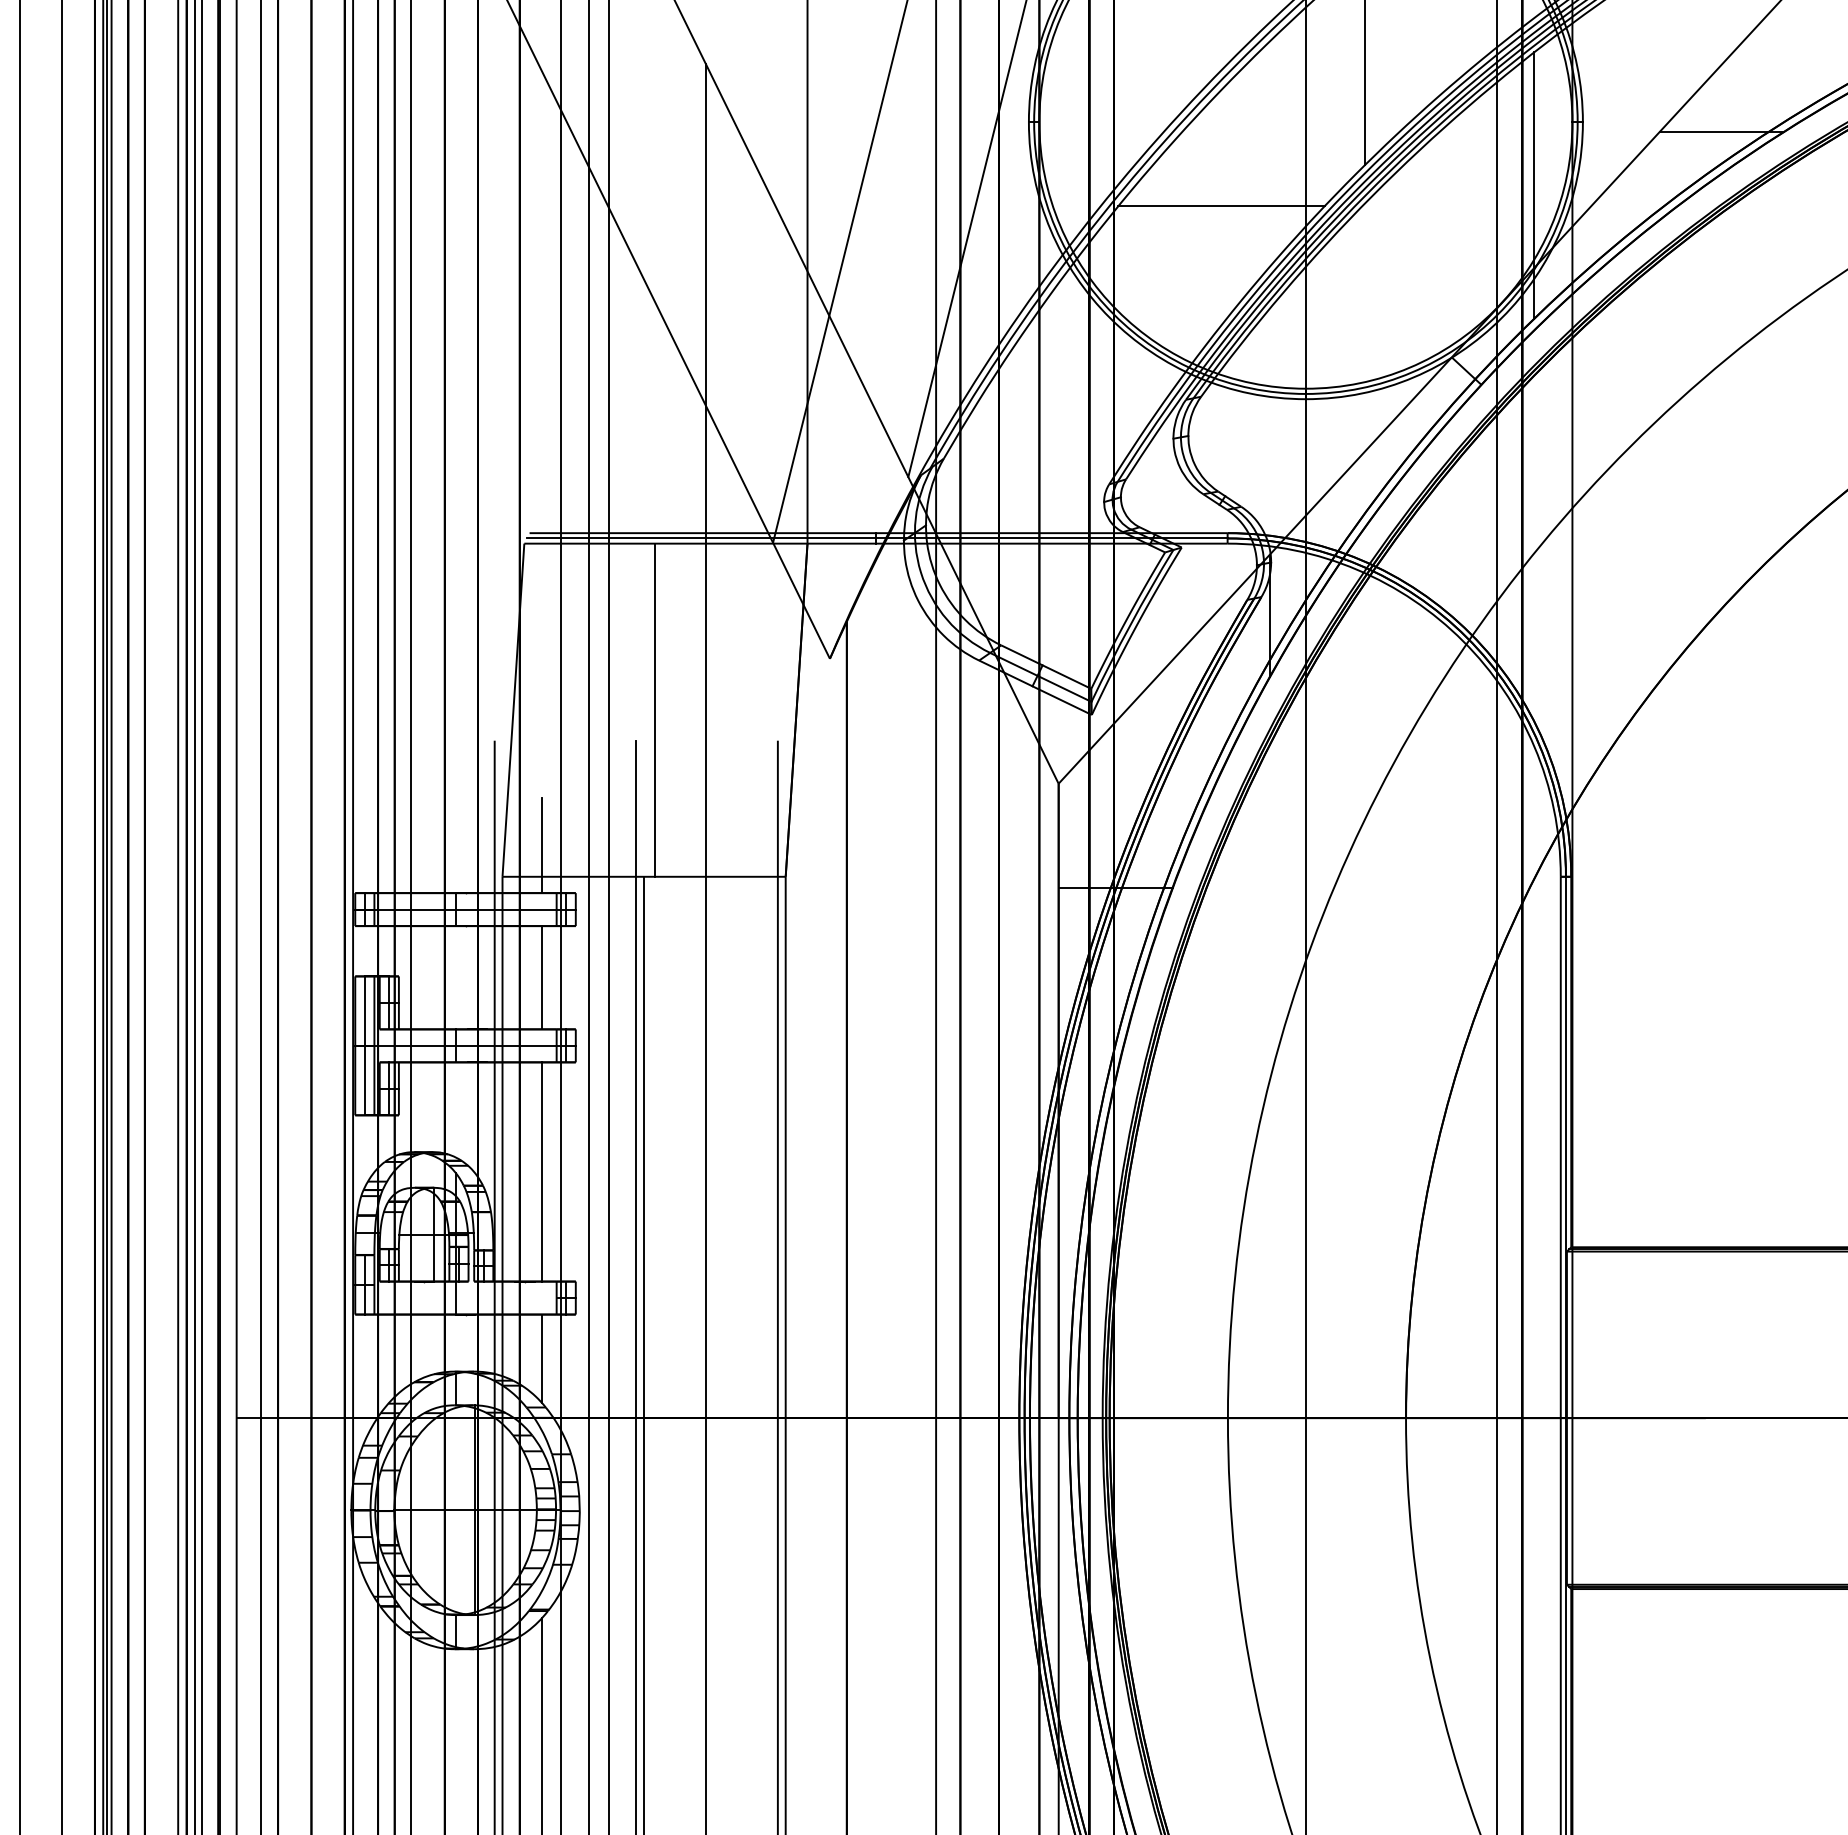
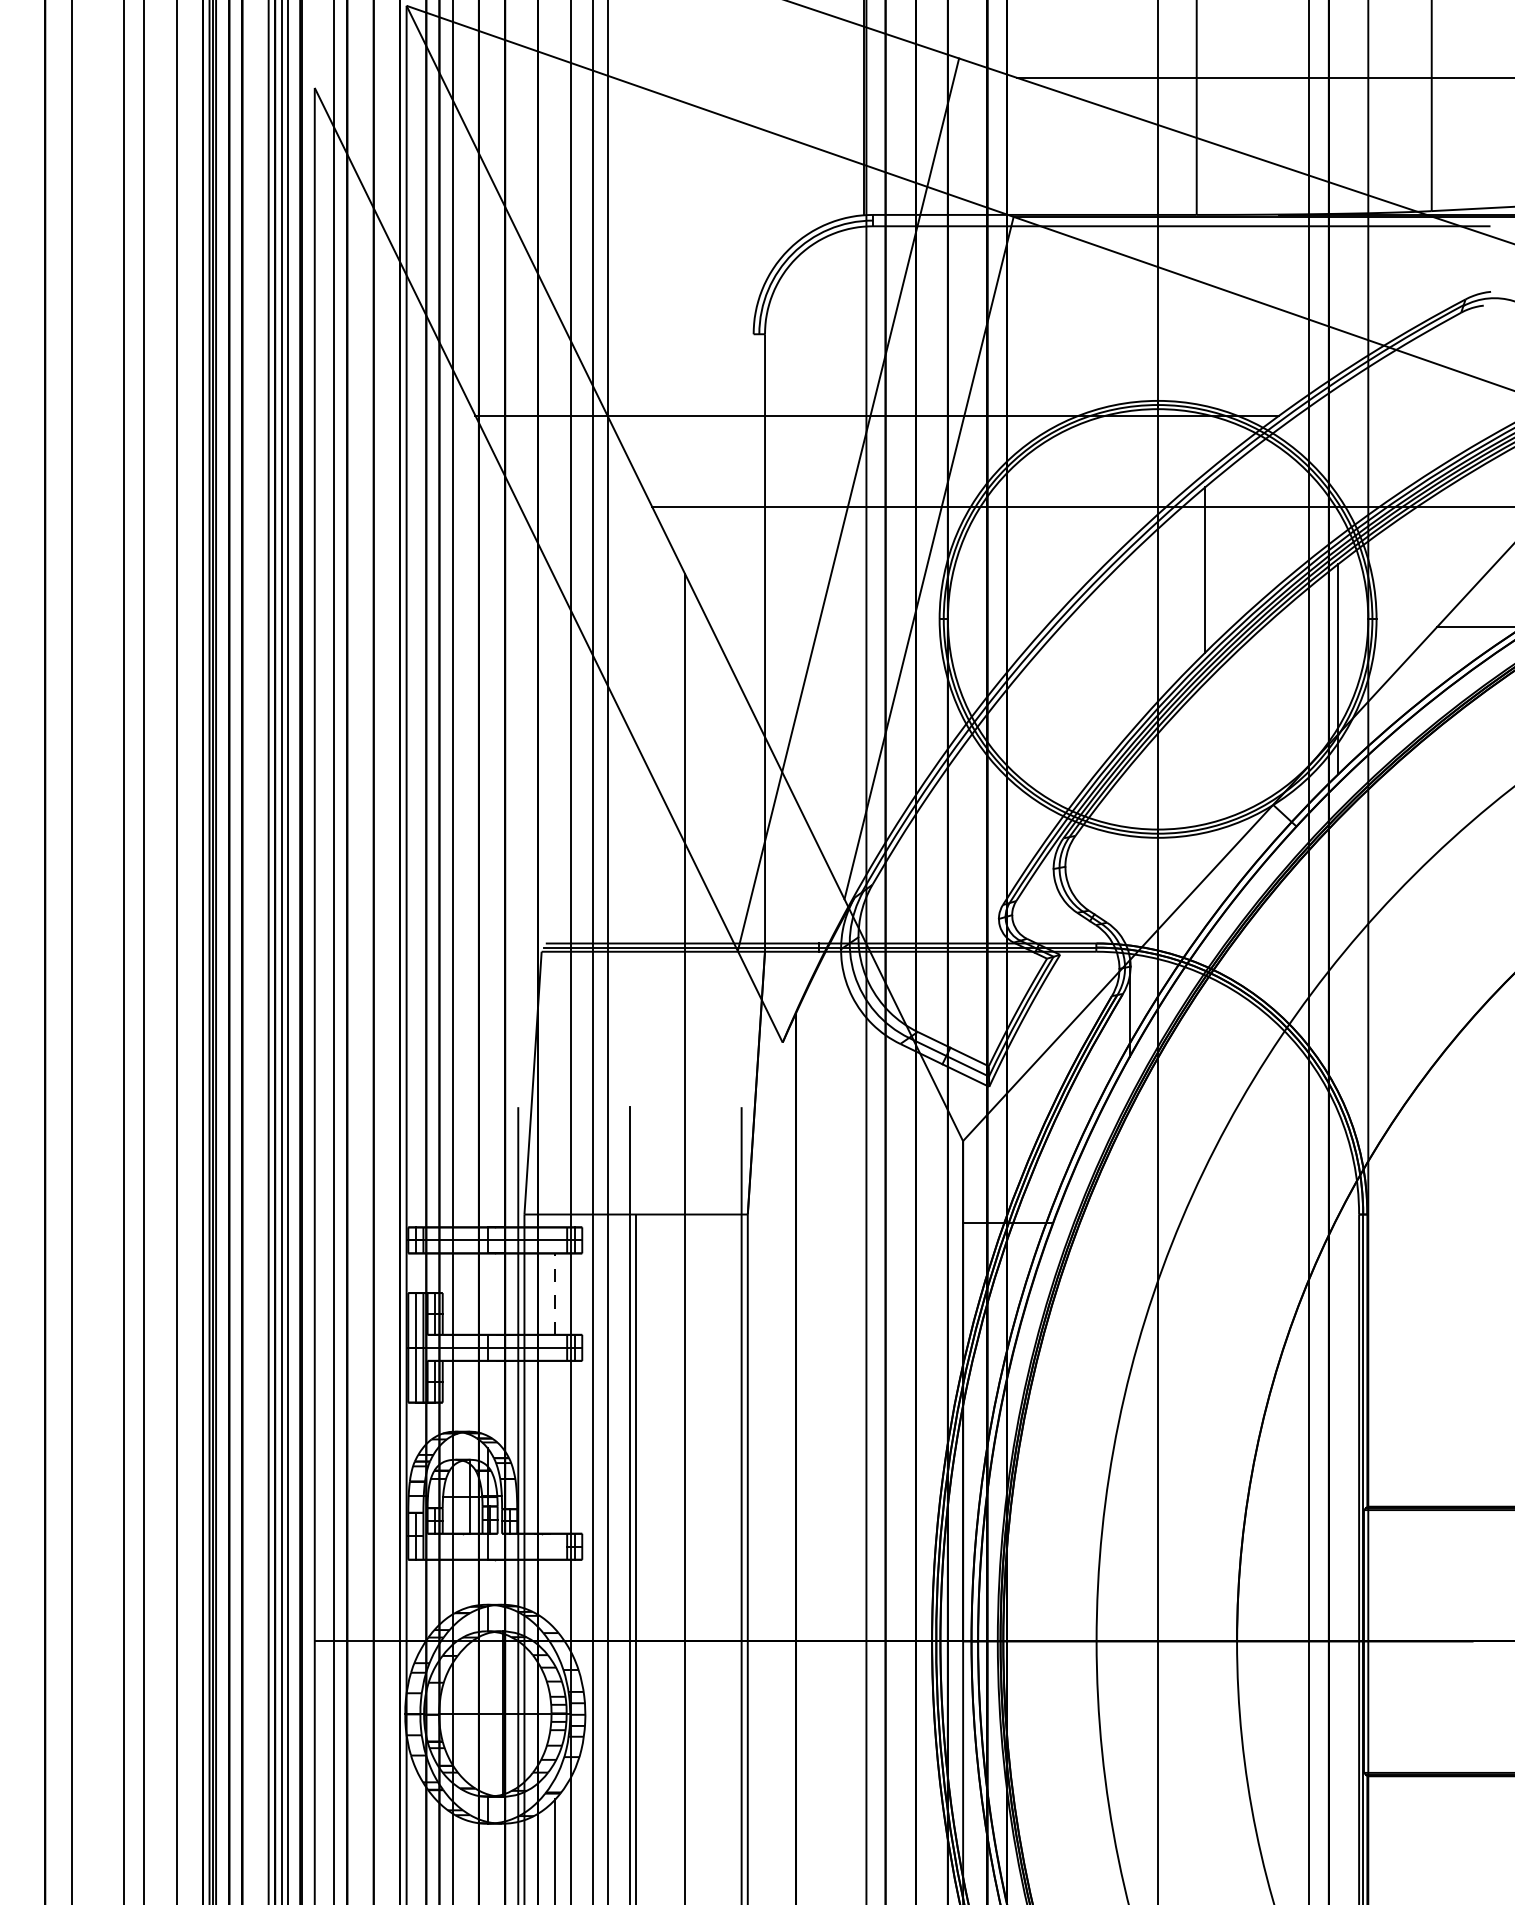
line: (1221, 206) -> (1091, 685), removed
line: (654, 709) -> (644, 1082), removed
line: (541, 845) -> (555, 1189), removed
line: (541, 978) -> (555, 1294), solid -> dashed
line: (541, 1170) -> (555, 1446), removed
line: (541, 1358) -> (555, 1594), removed

